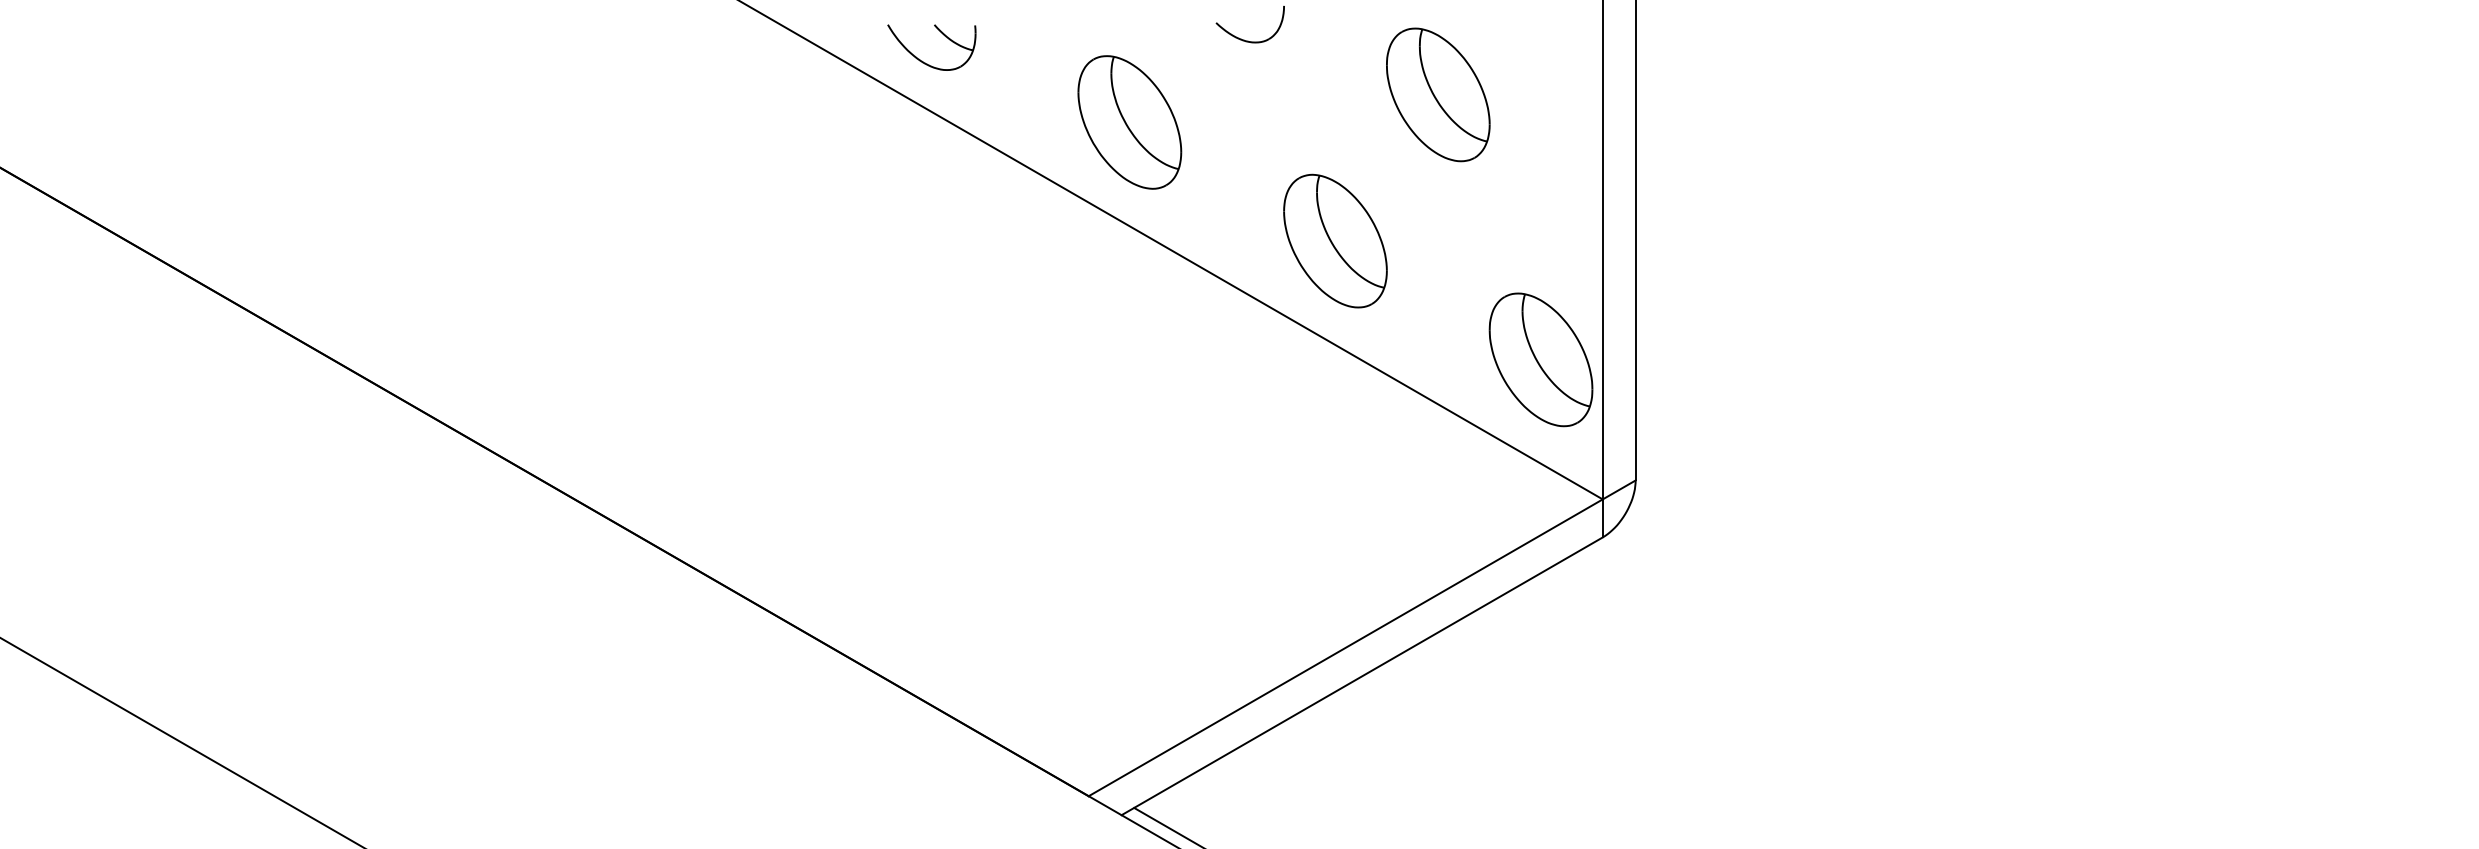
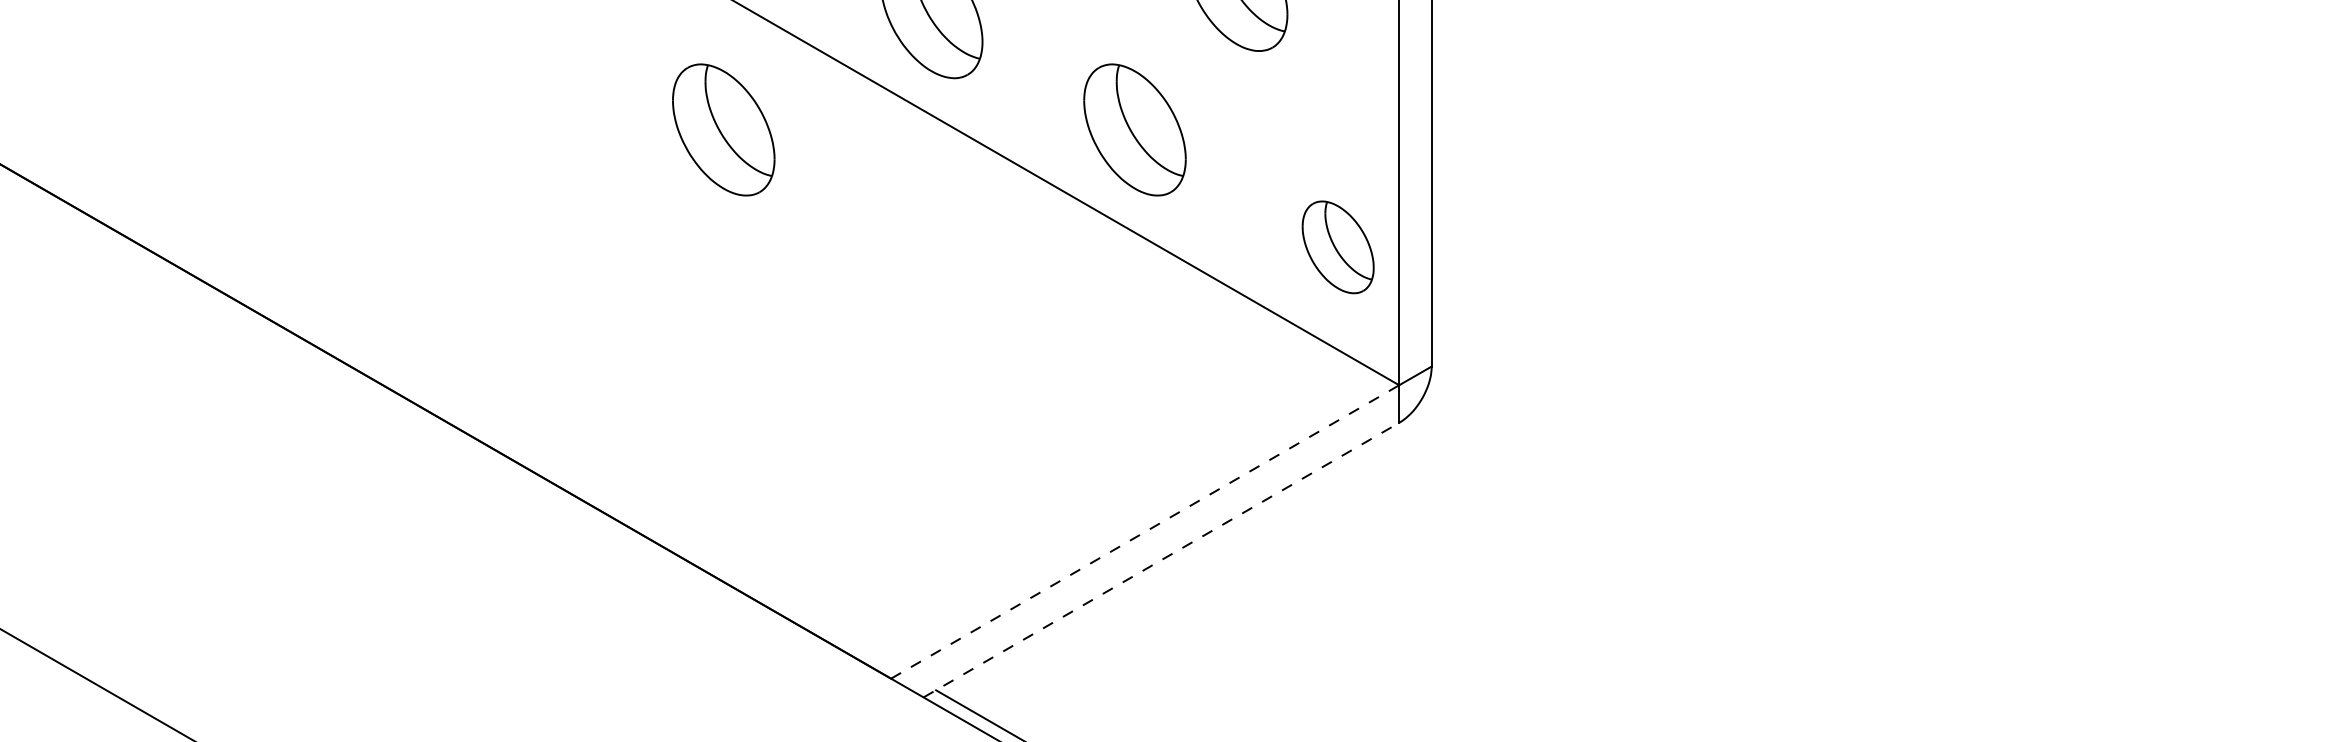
part: (919, 240) -> (723, 129), added
part: (1540, 359) -> (1337, 246), size x0.7
line: (1345, 647) -> (1144, 531), solid -> dashed
line: (1362, 676) -> (1161, 560), solid -> dashed

